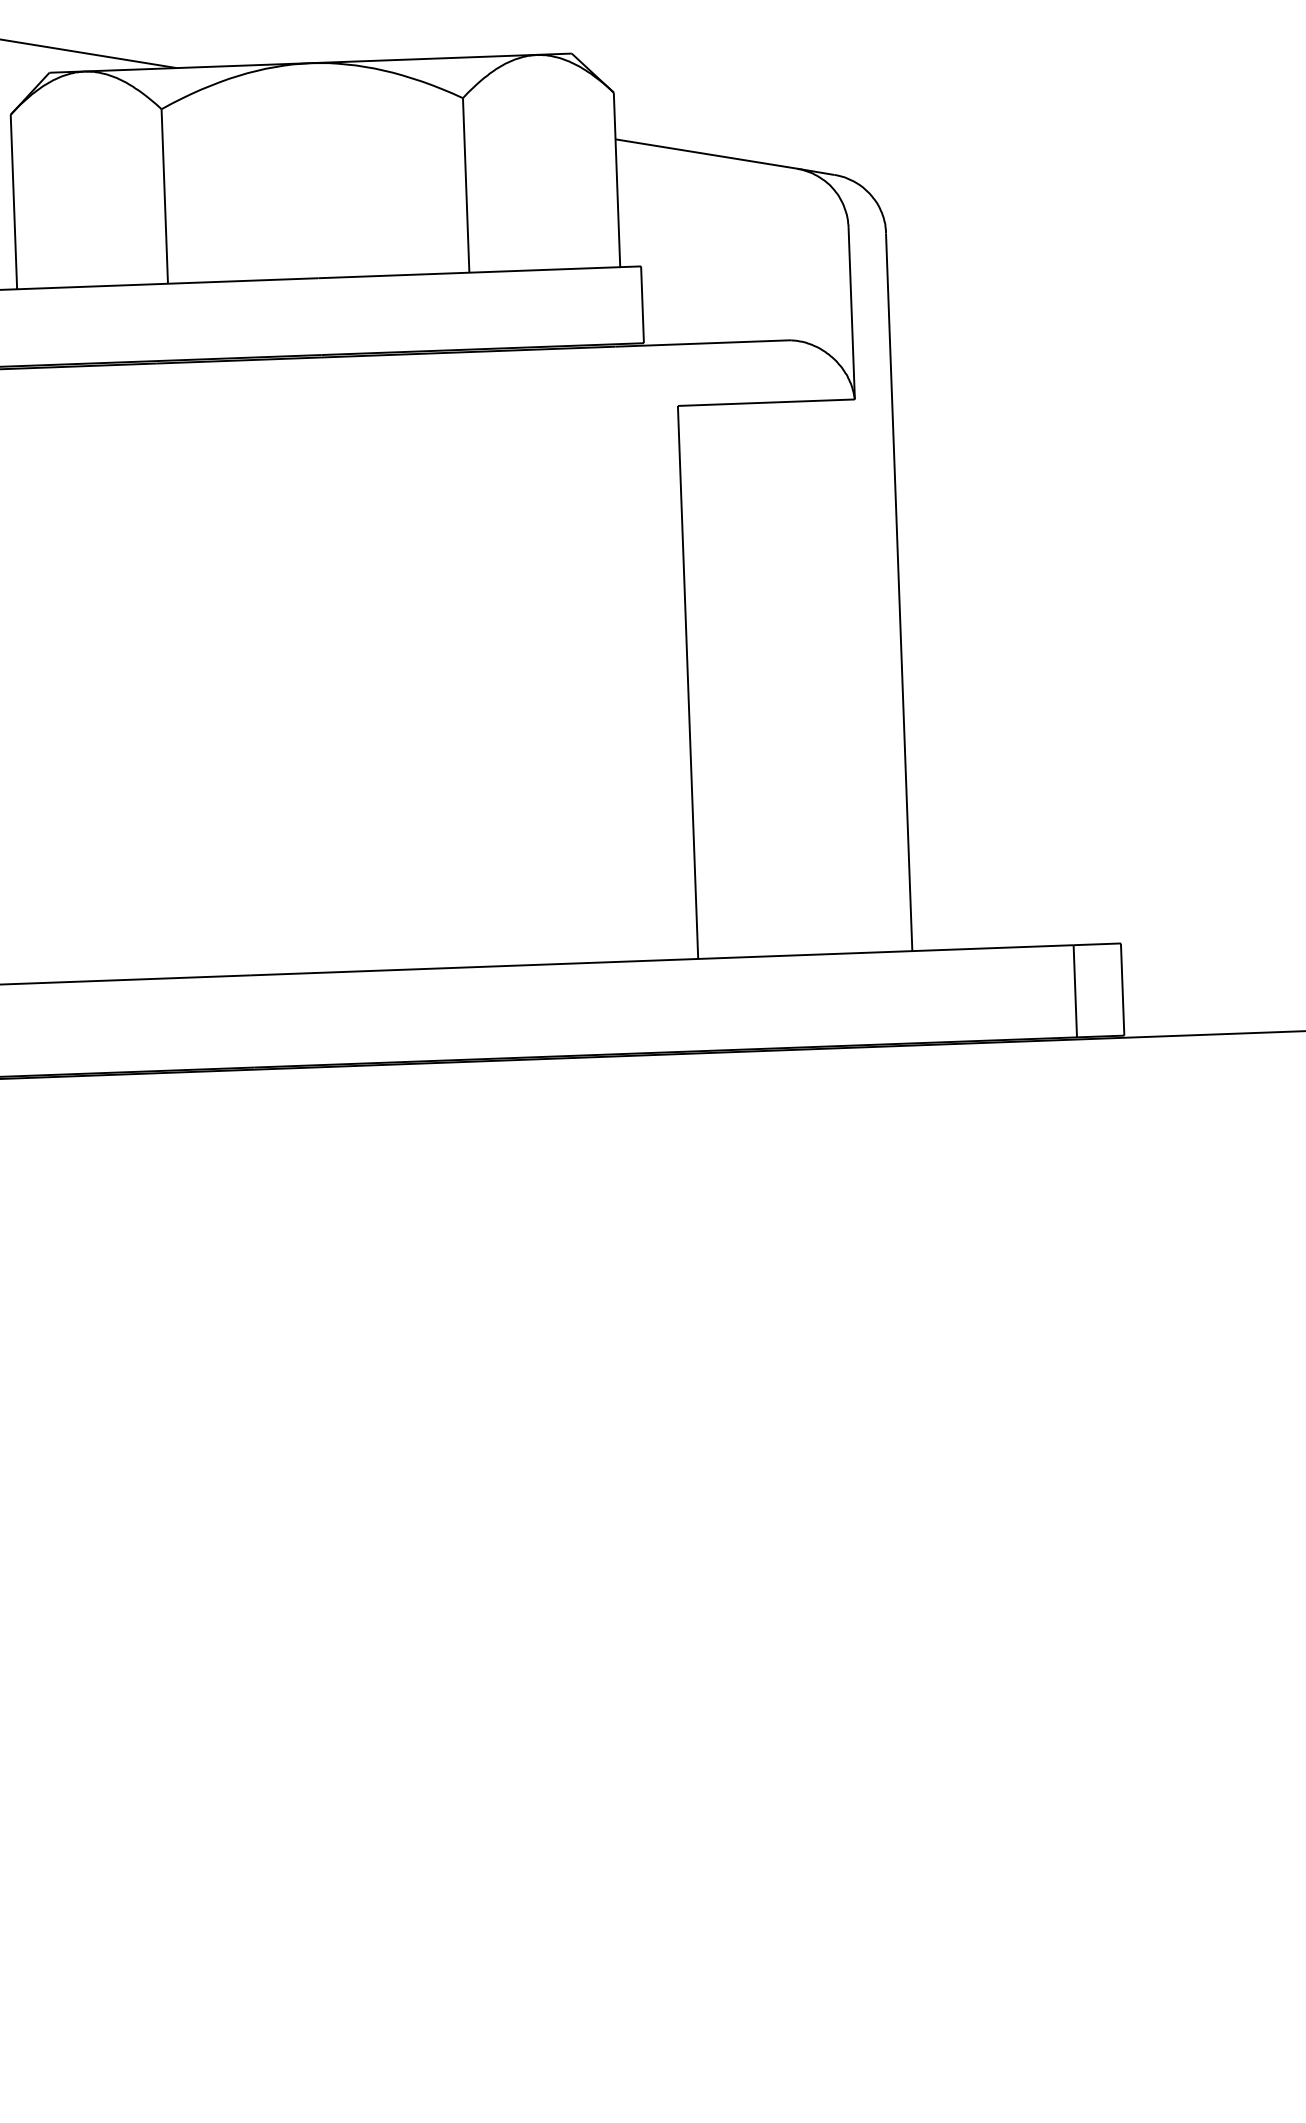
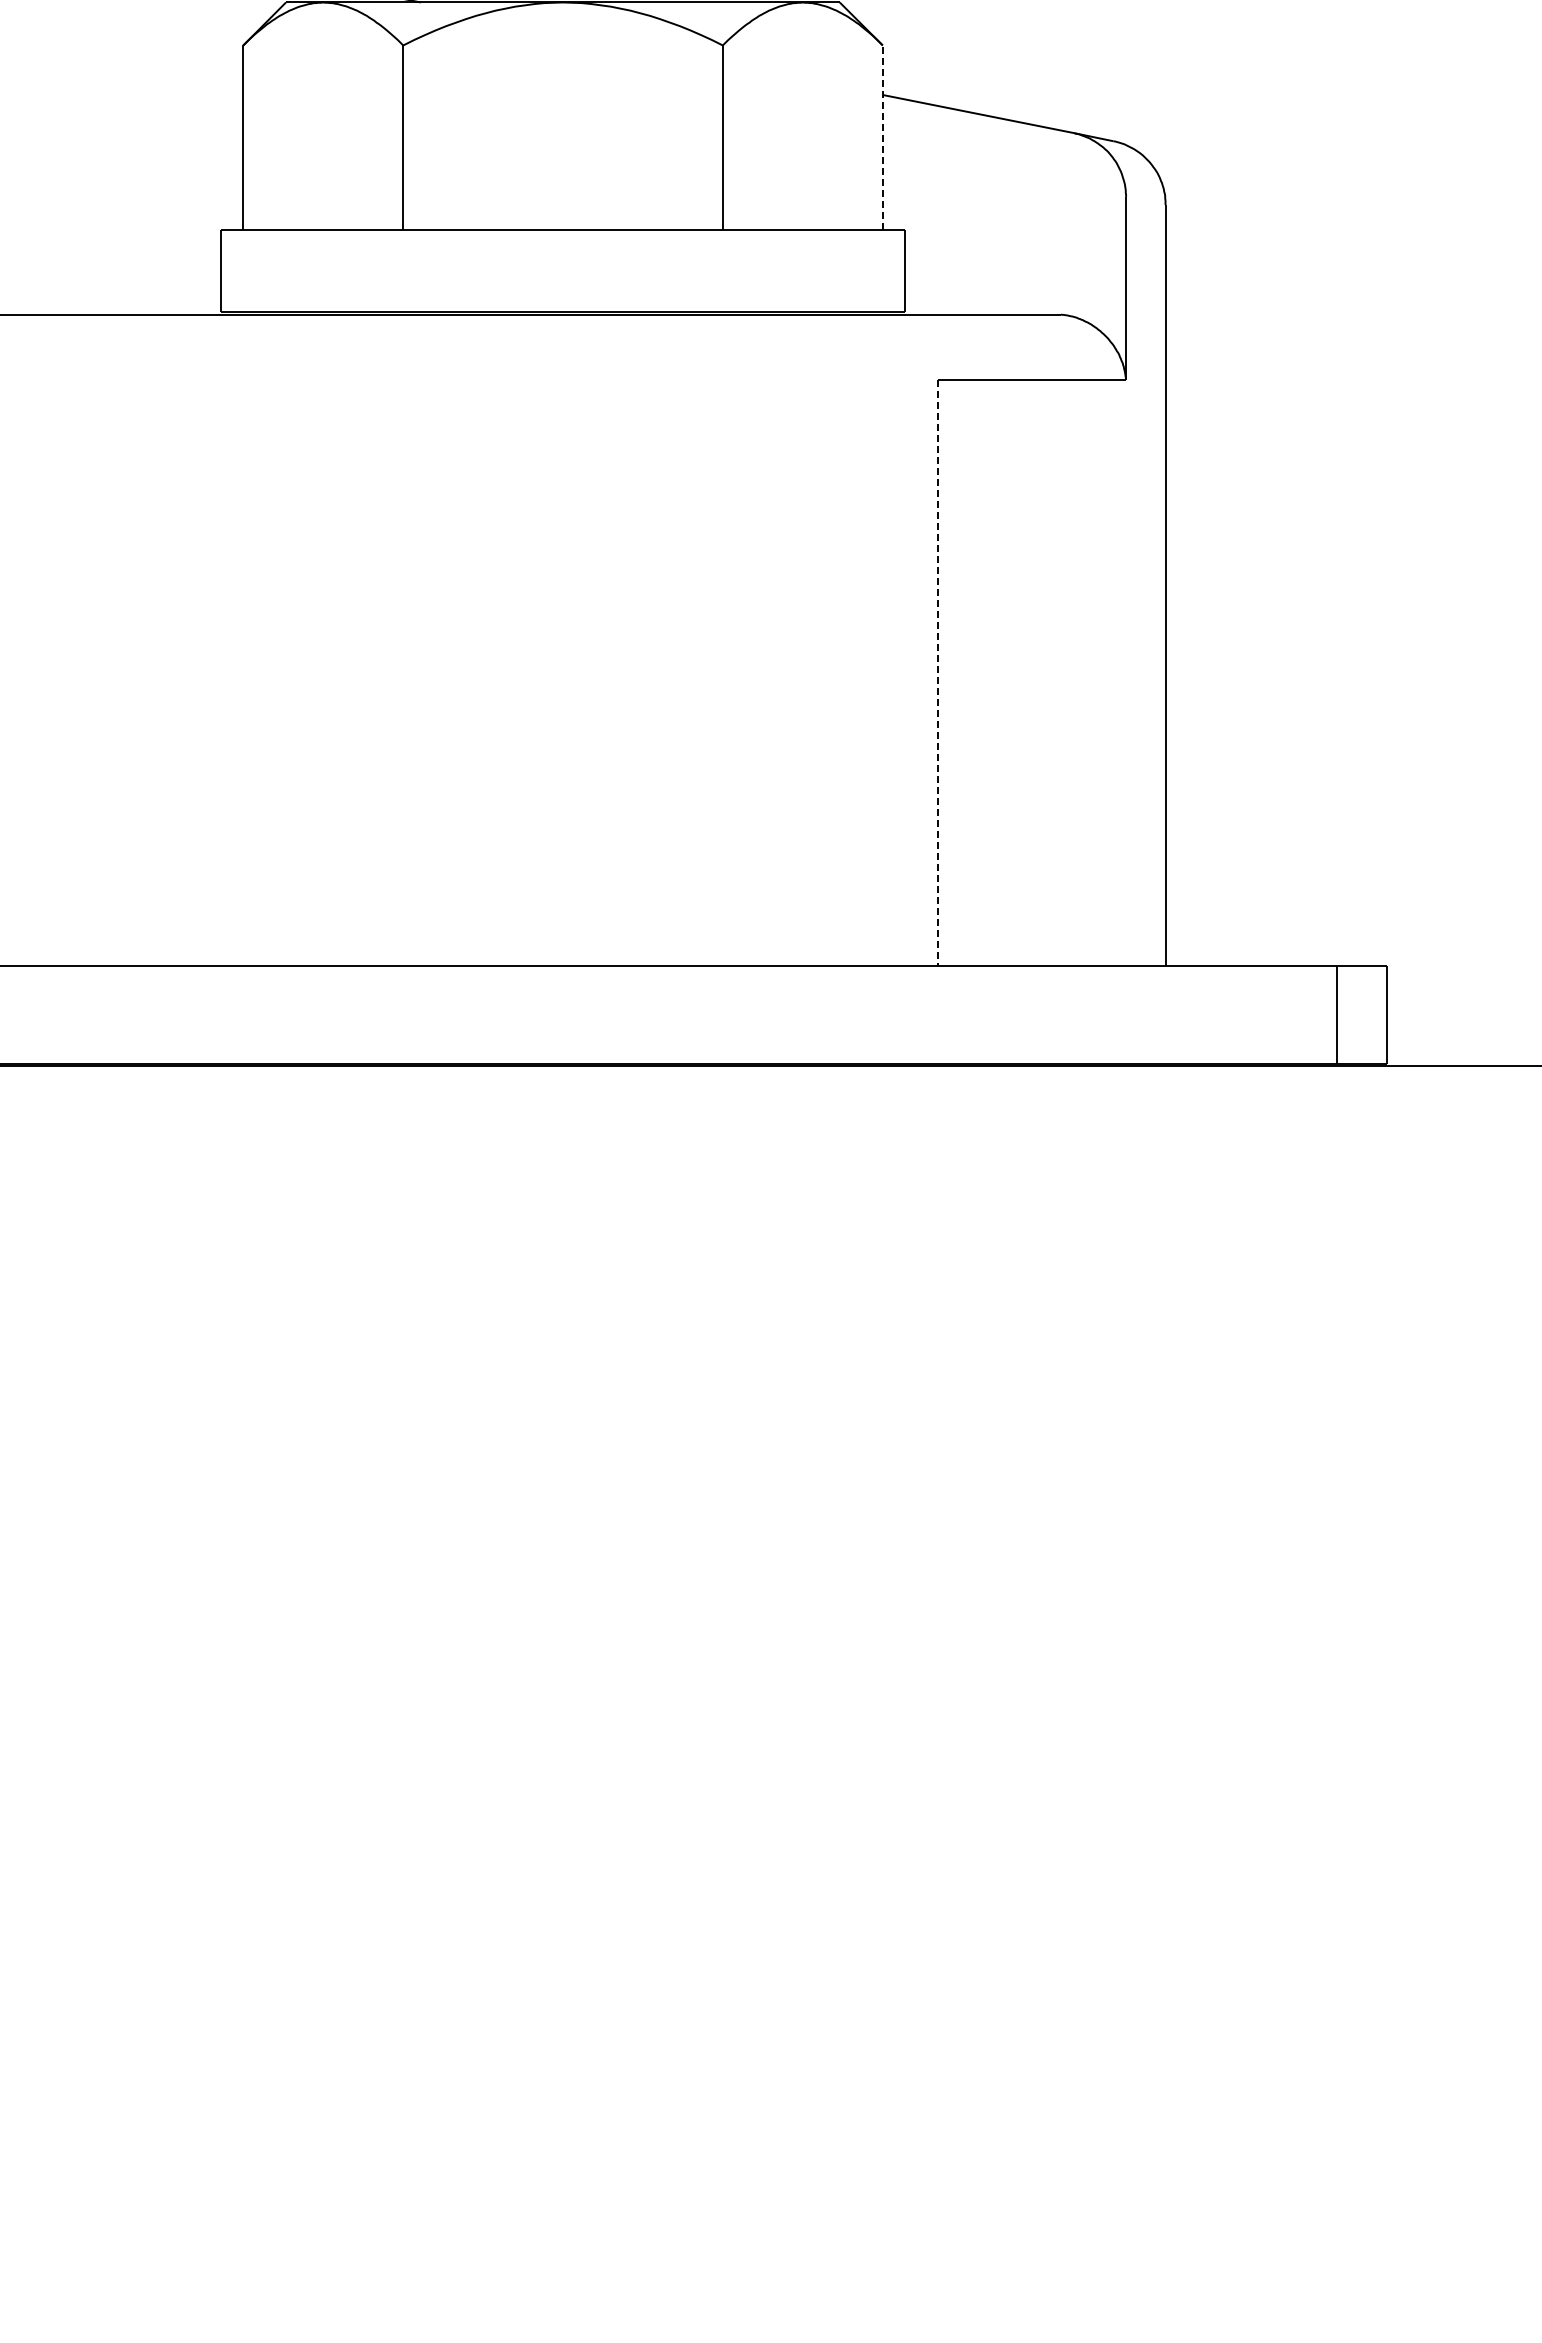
line: (616, 179) -> (882, 137), solid -> dashed
line: (688, 683) -> (938, 673), solid -> dashed

